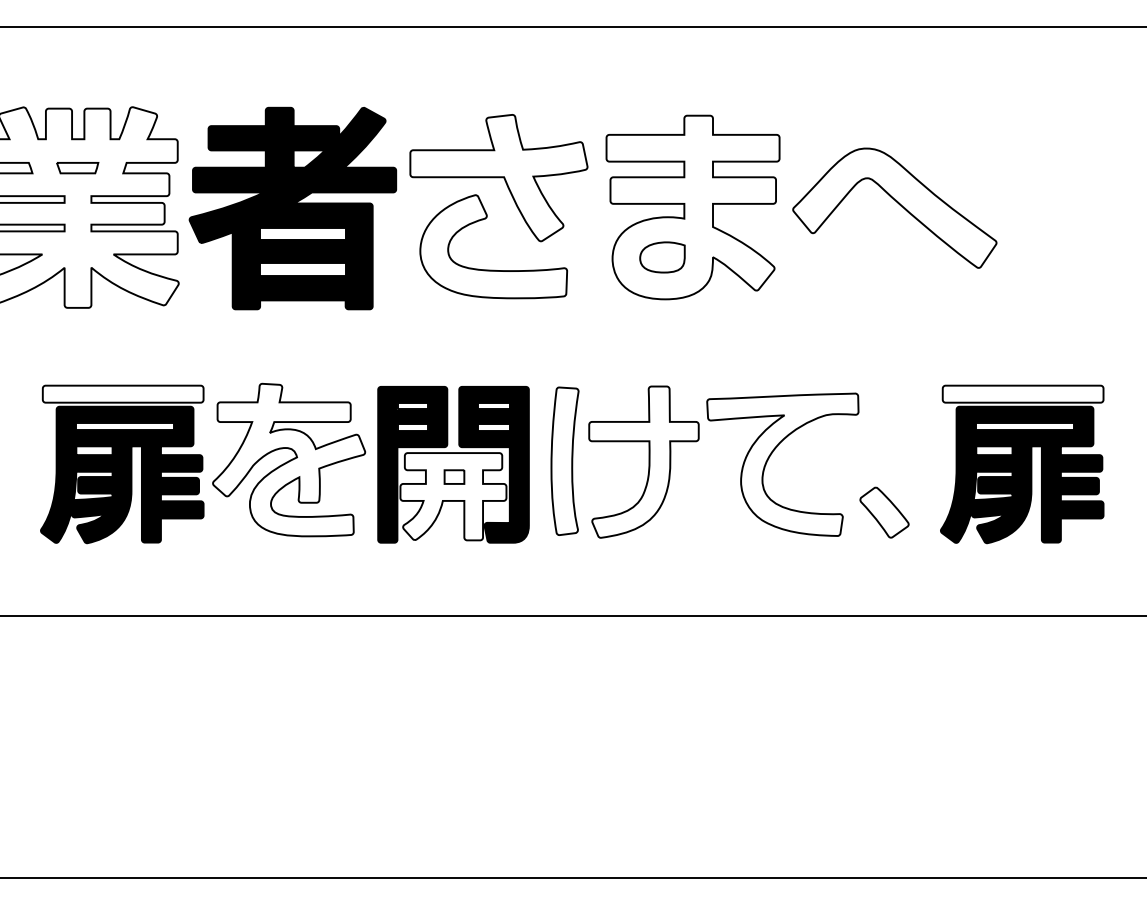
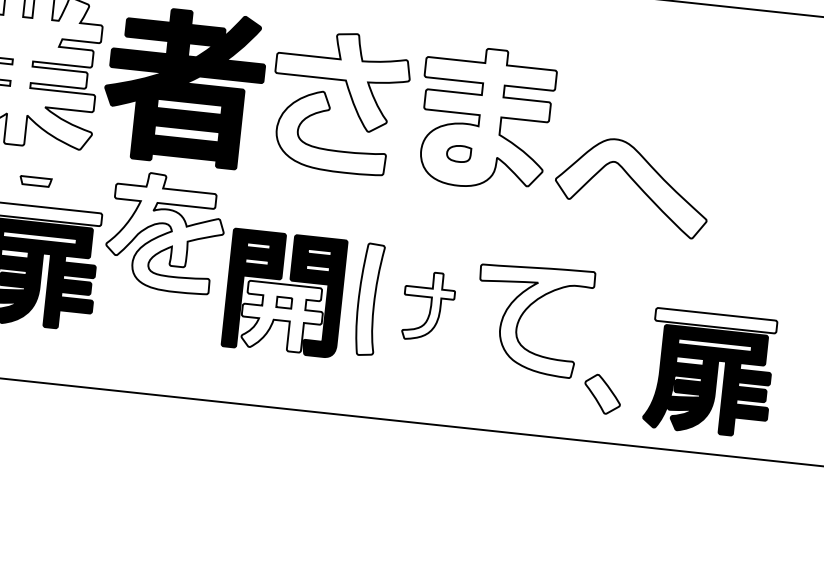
part: (77, 168) -> (35, 181), moved
part: (894, 207) -> (632, 186), moved
part: (662, 257) -> (458, 153), size x0.7
part: (289, 459) -> (165, 232), moved
part: (643, 461) -> (428, 306), size x0.6
part: (1022, 464) -> (710, 373), moved
part: (884, 512) -> (602, 394), moved

